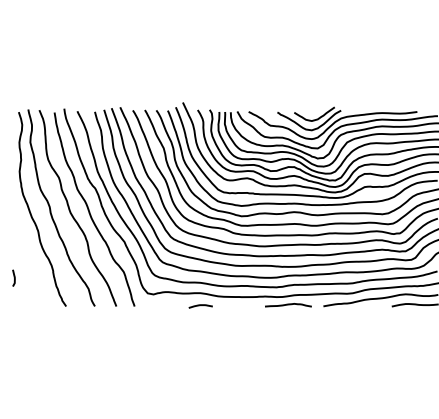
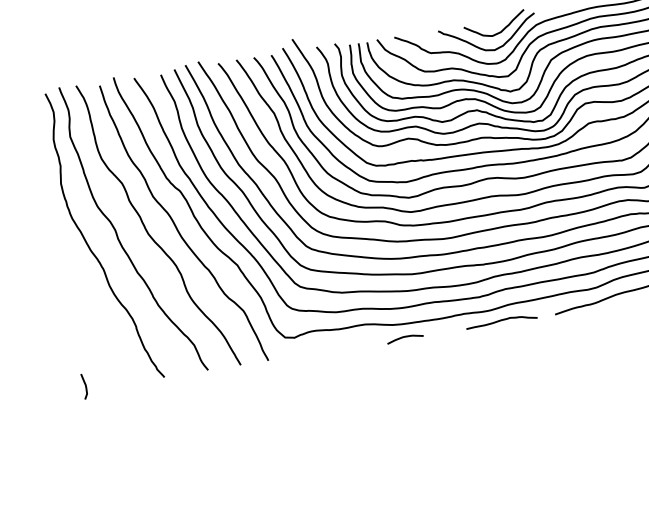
curve: (13, 277) -> (83, 385), moved
curve: (200, 306) -> (404, 338), moved

